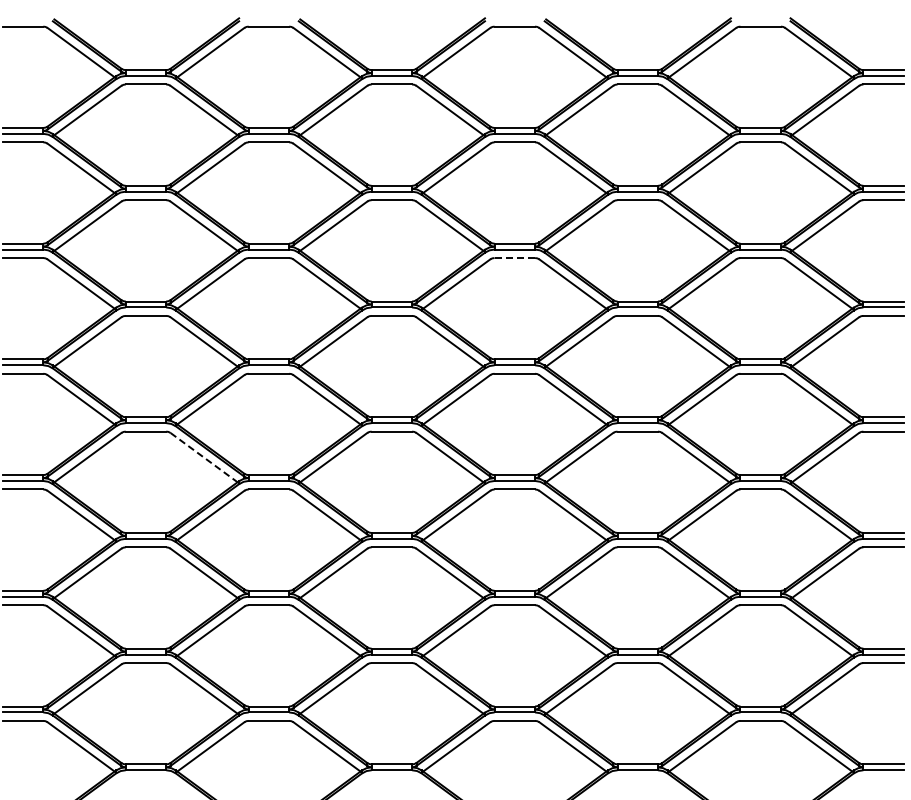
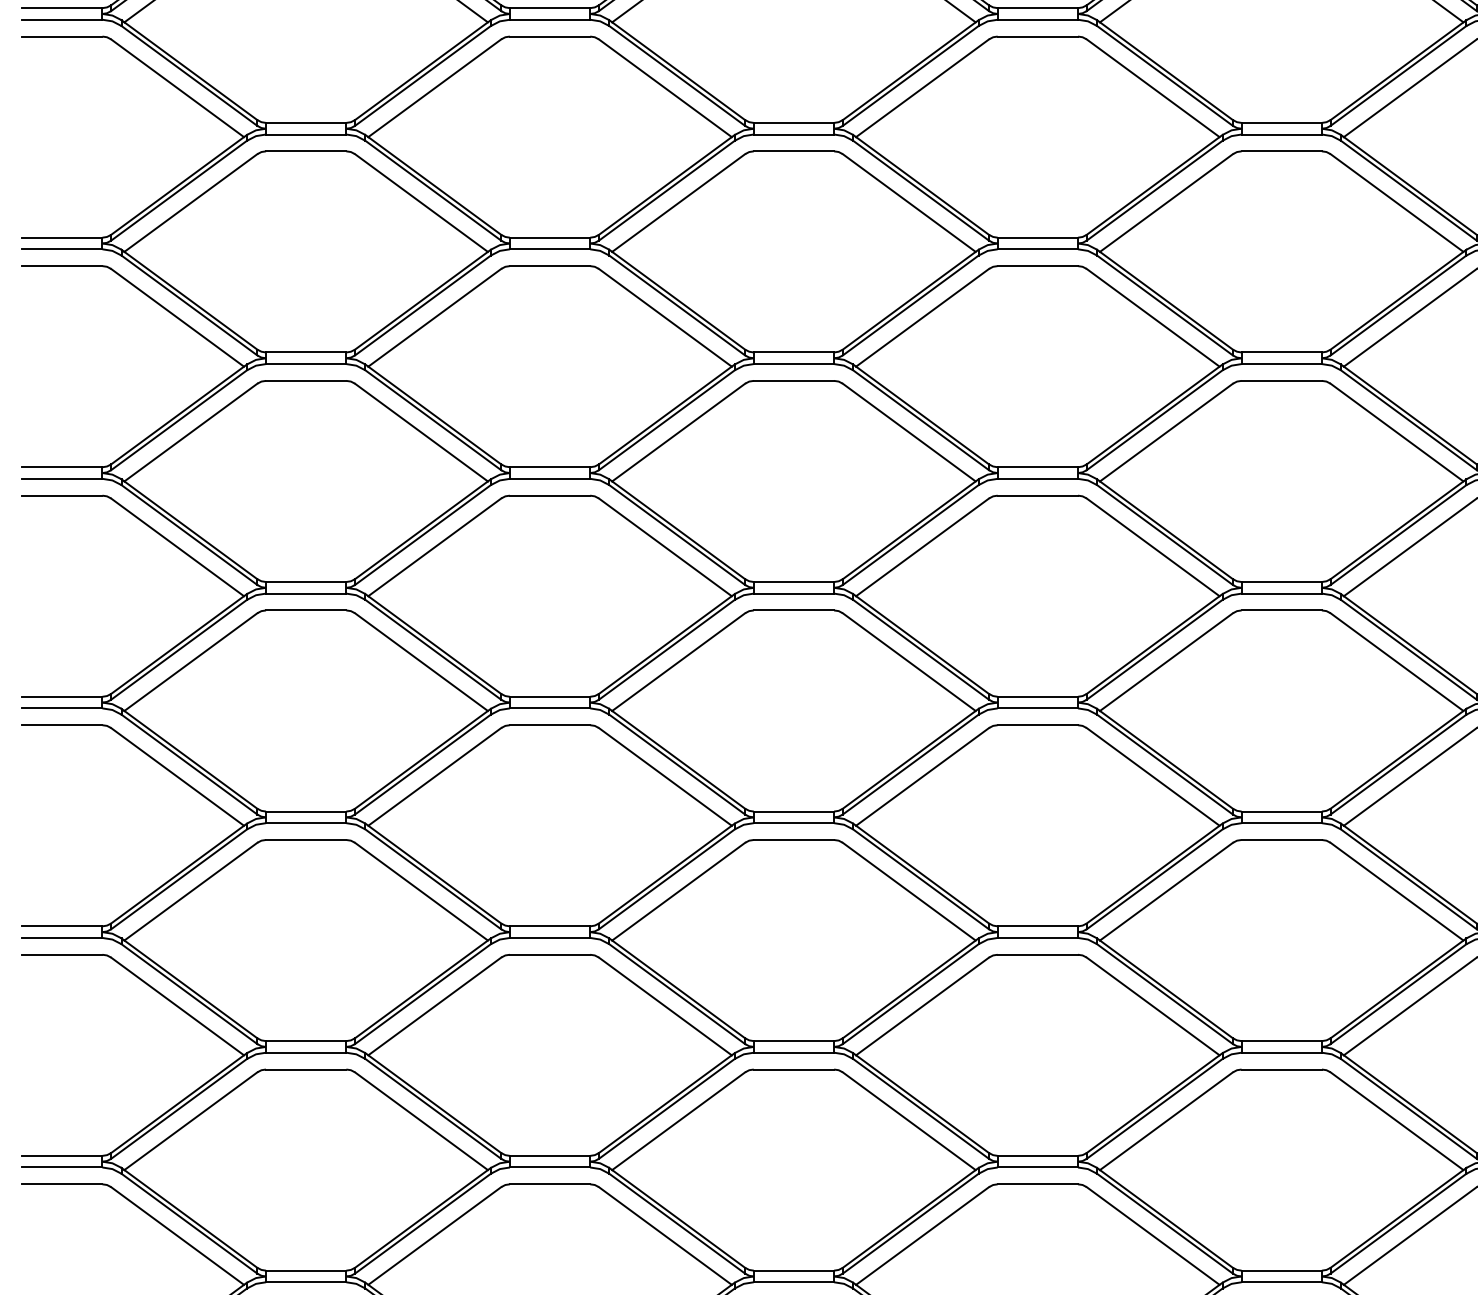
line: (515, 258) -> (1039, 267), dashed -> solid
line: (204, 457) -> (422, 661), dashed -> solid

